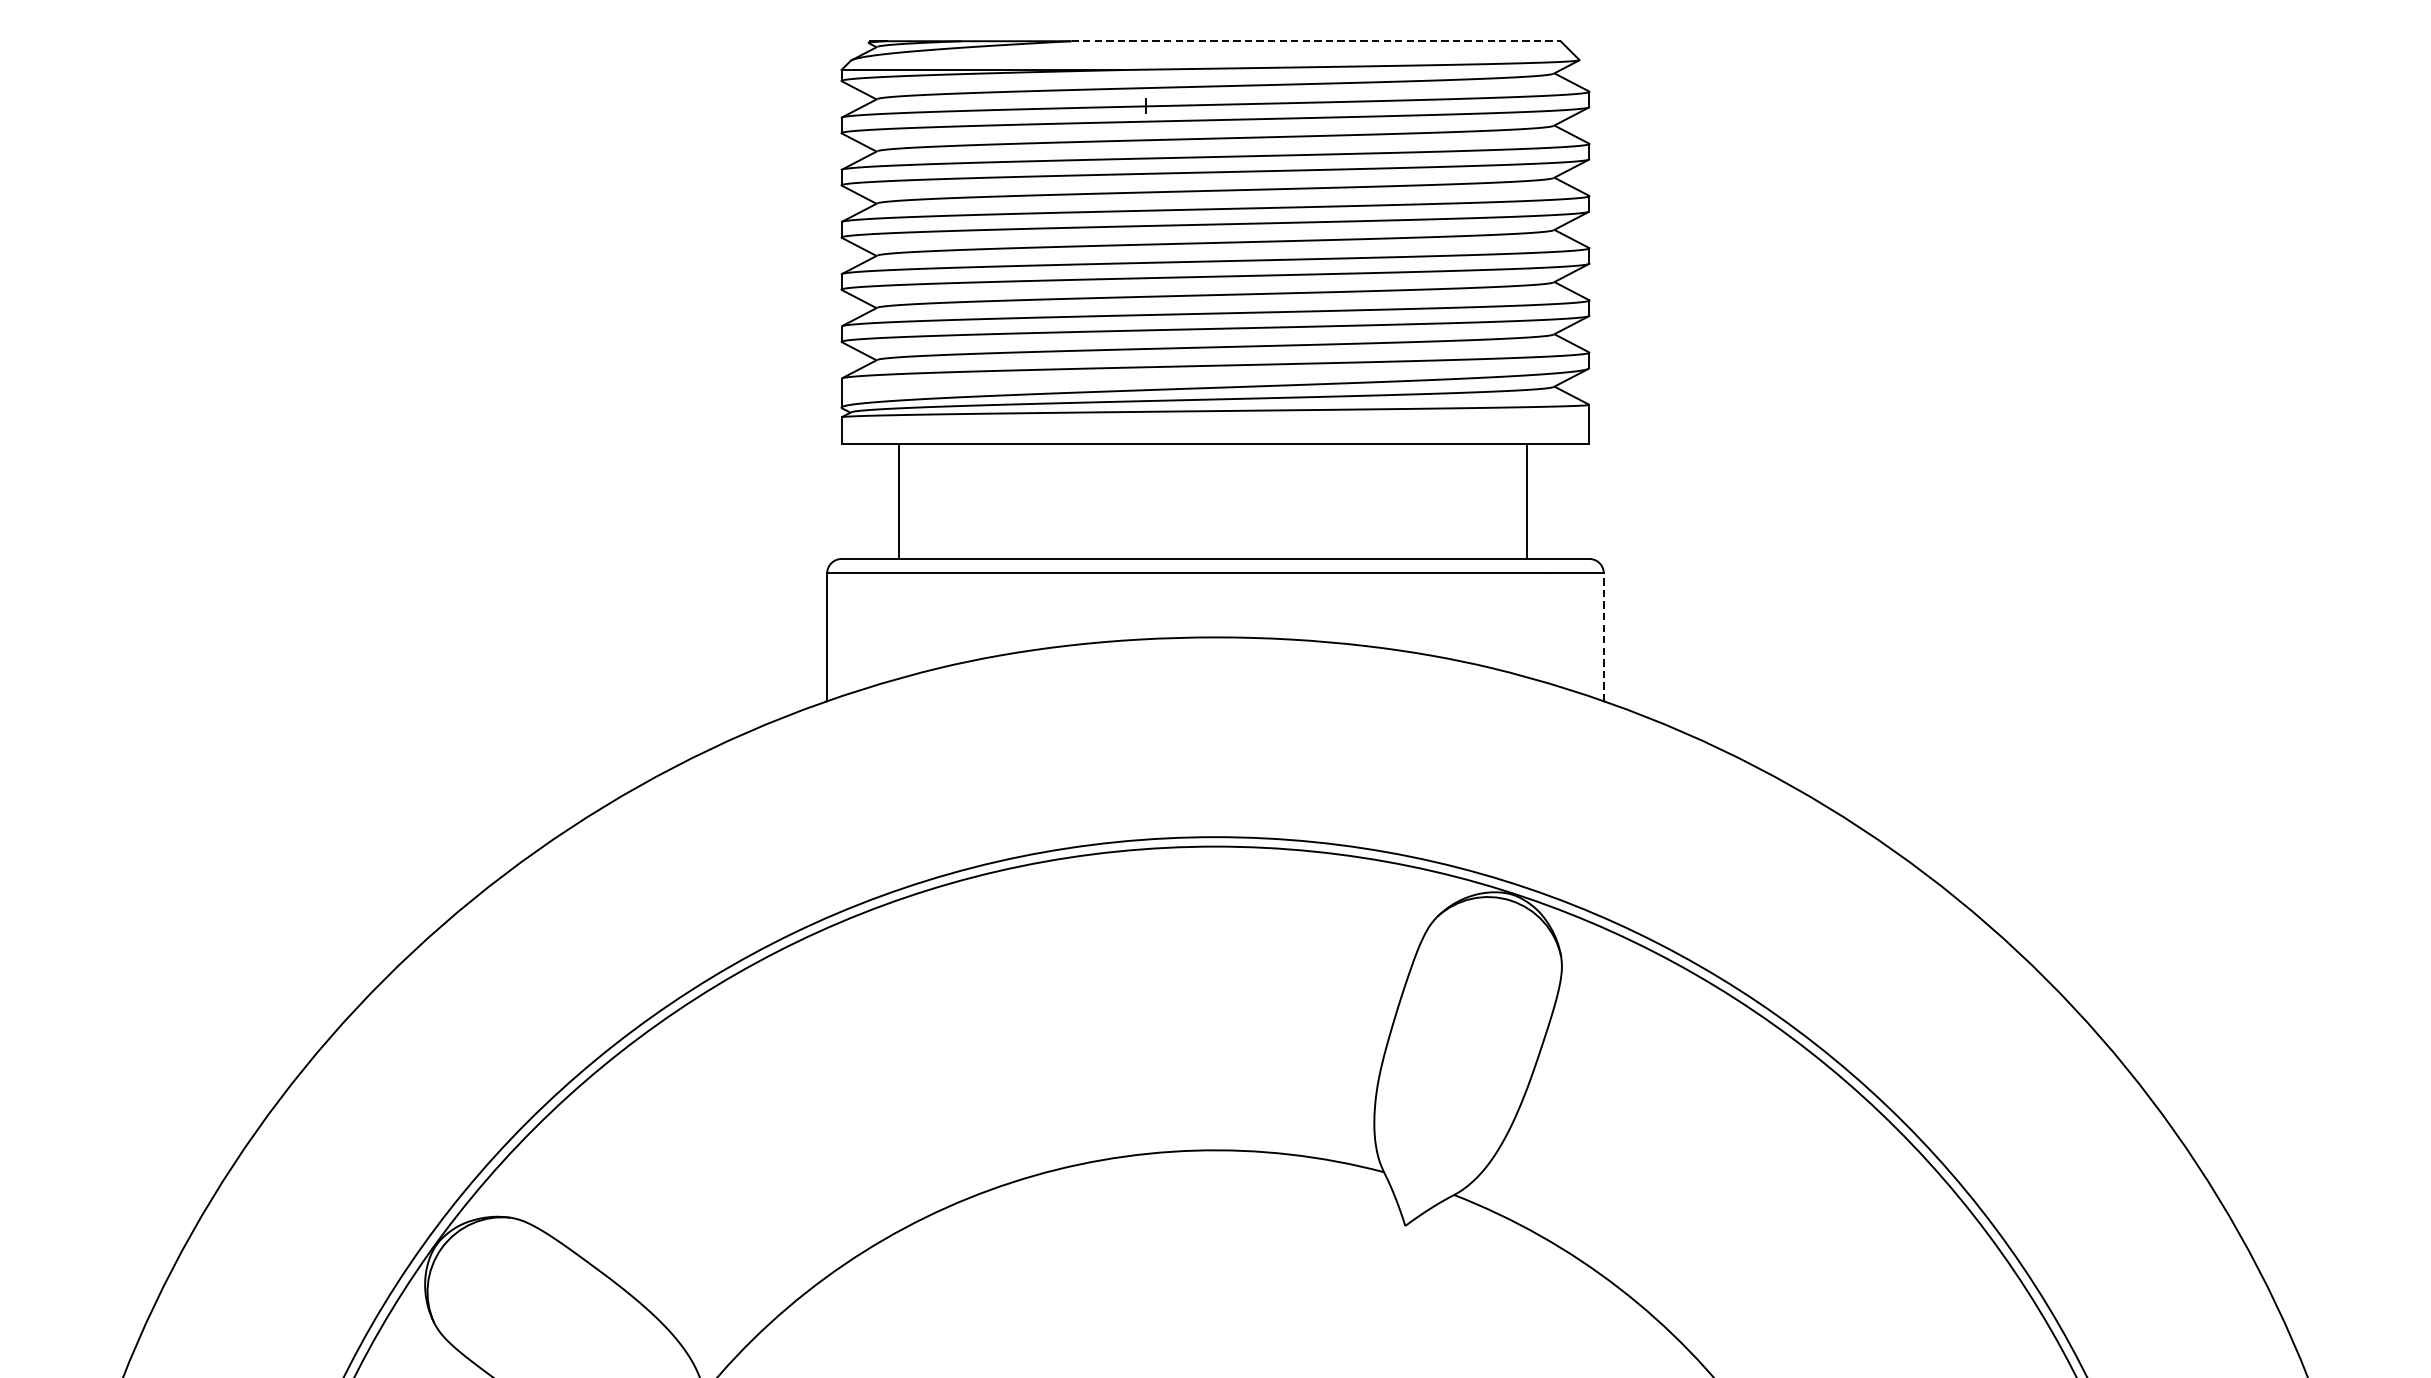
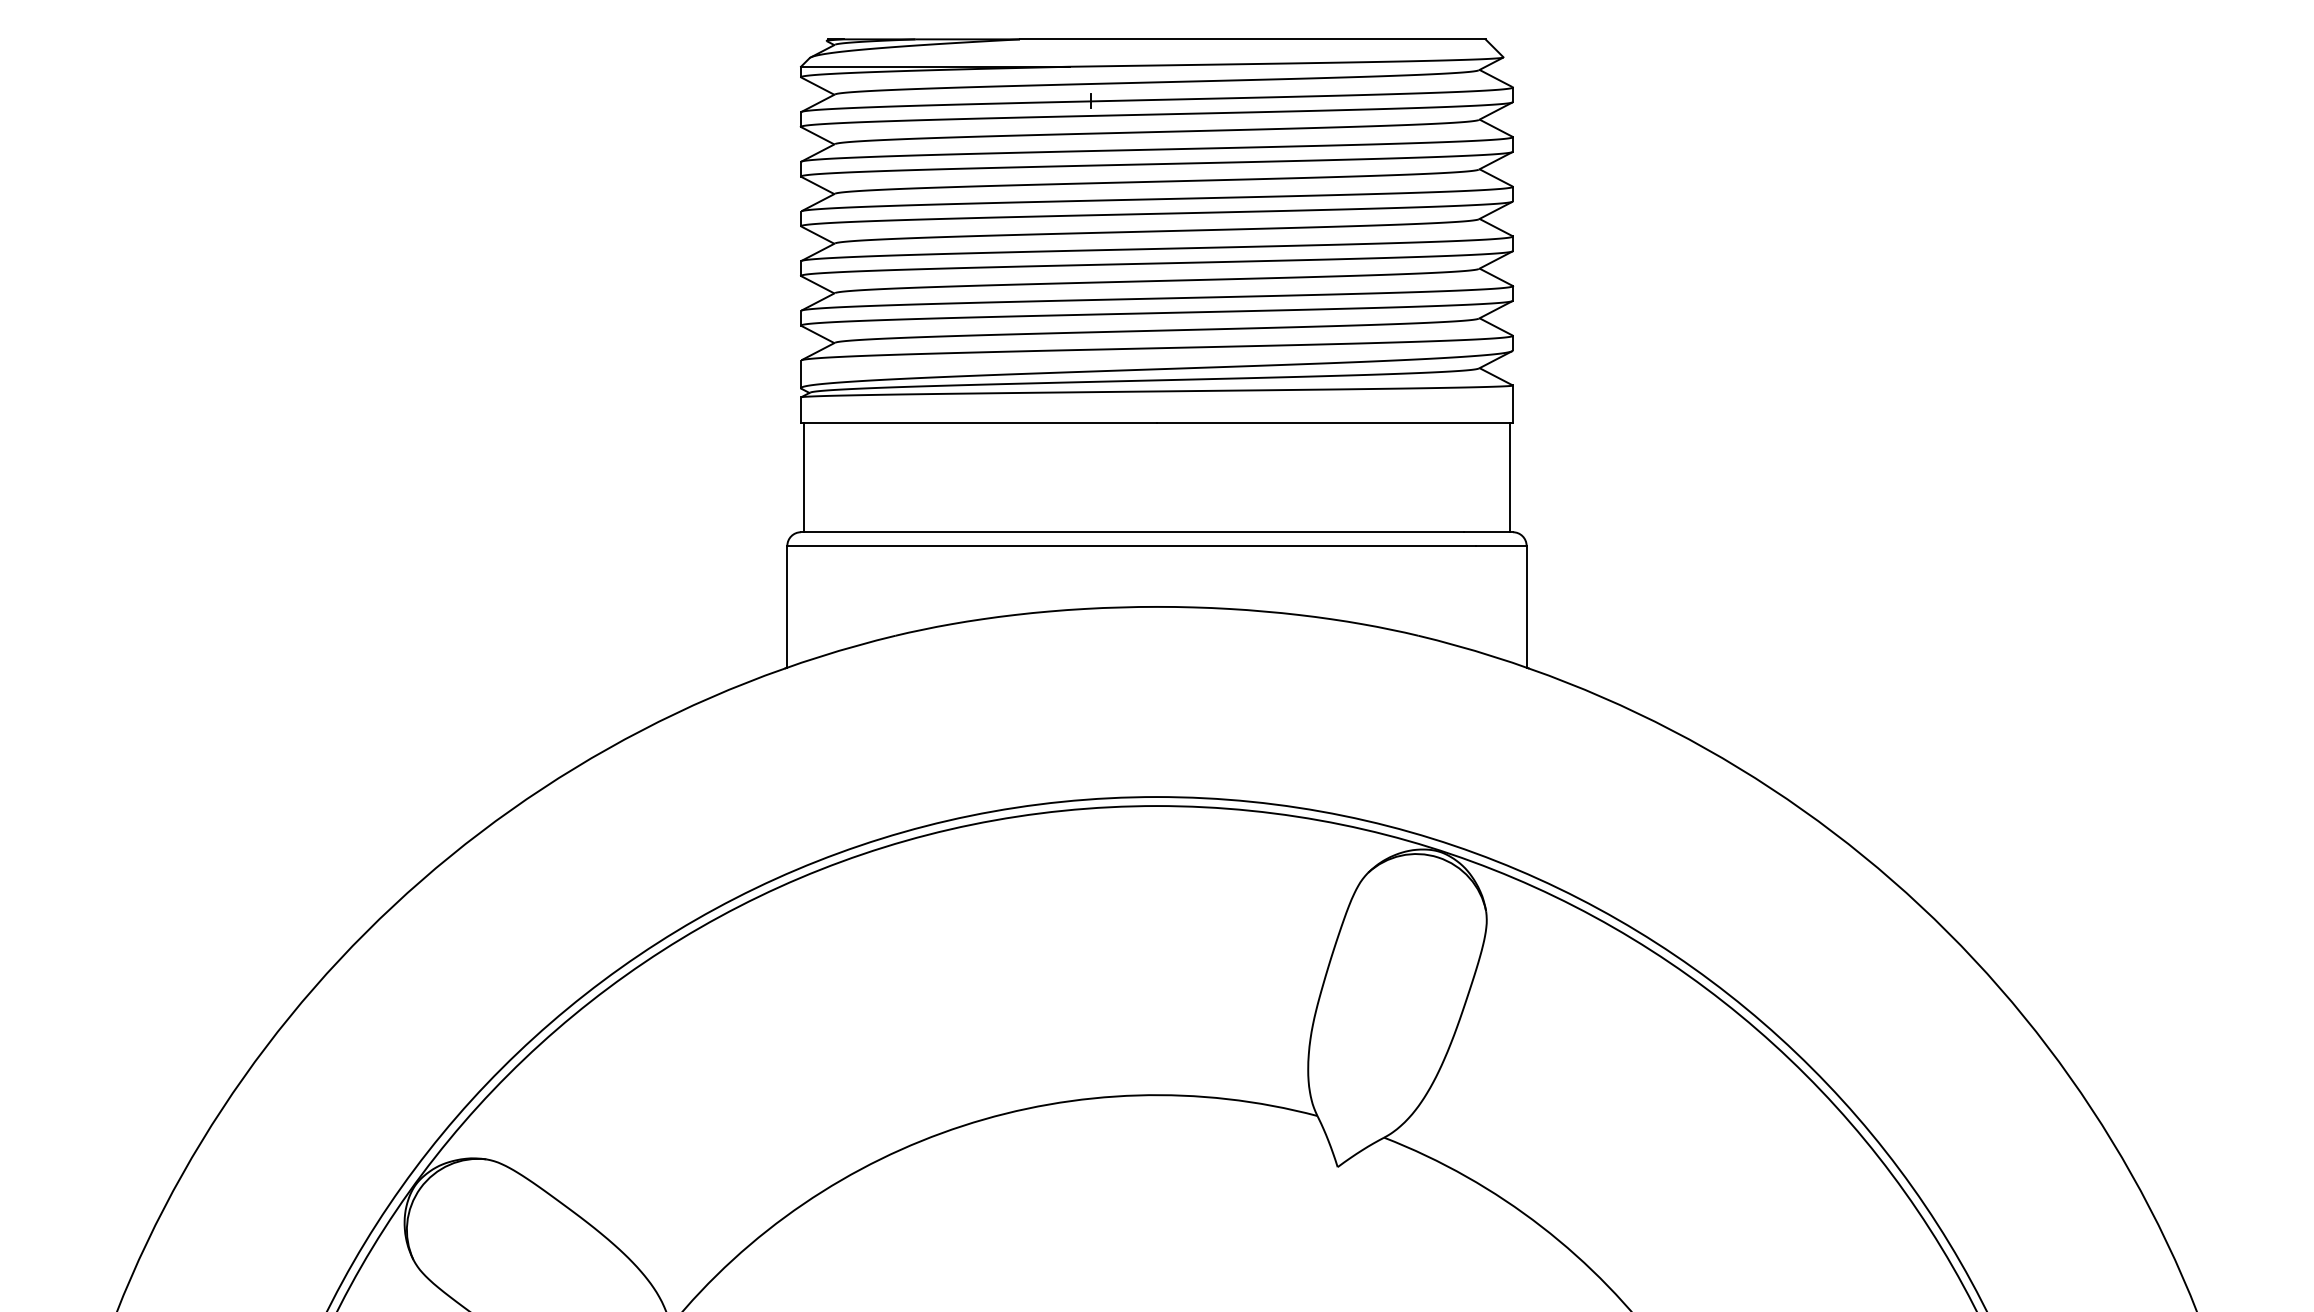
line: (1315, 41) -> (1252, 39), dashed -> solid
line: (898, 501) -> (803, 477), moved
line: (1526, 501) -> (1510, 477), moved
line: (1603, 637) -> (1526, 606), dashed -> solid

